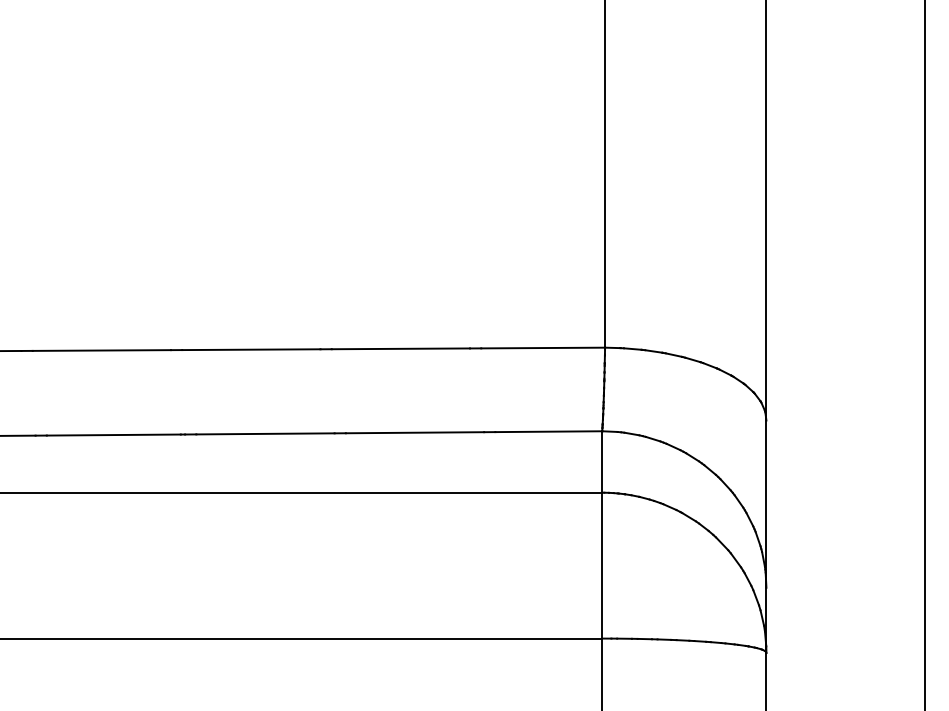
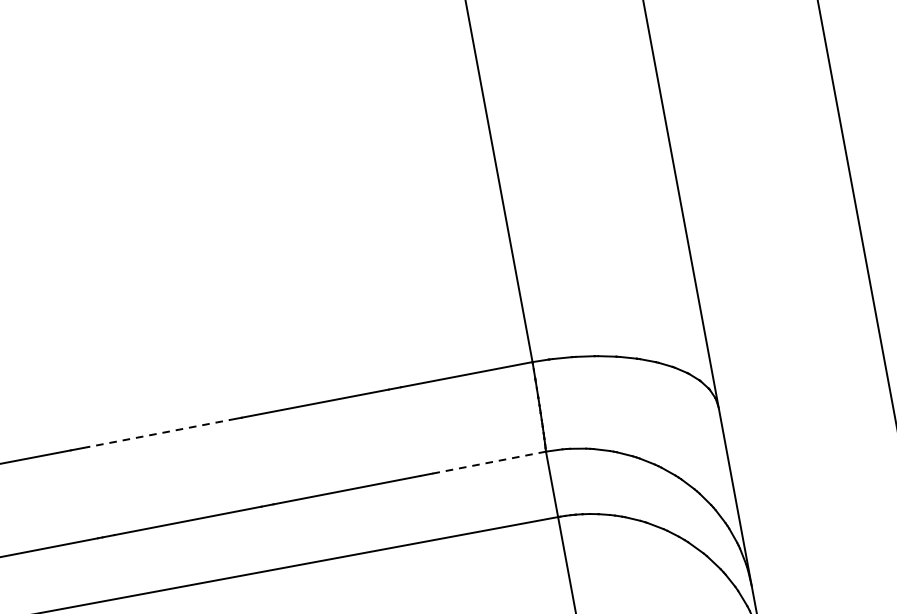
line: (251, 349) -> (156, 433), solid -> dashed
line: (548, 431) -> (488, 462), solid -> dashed

